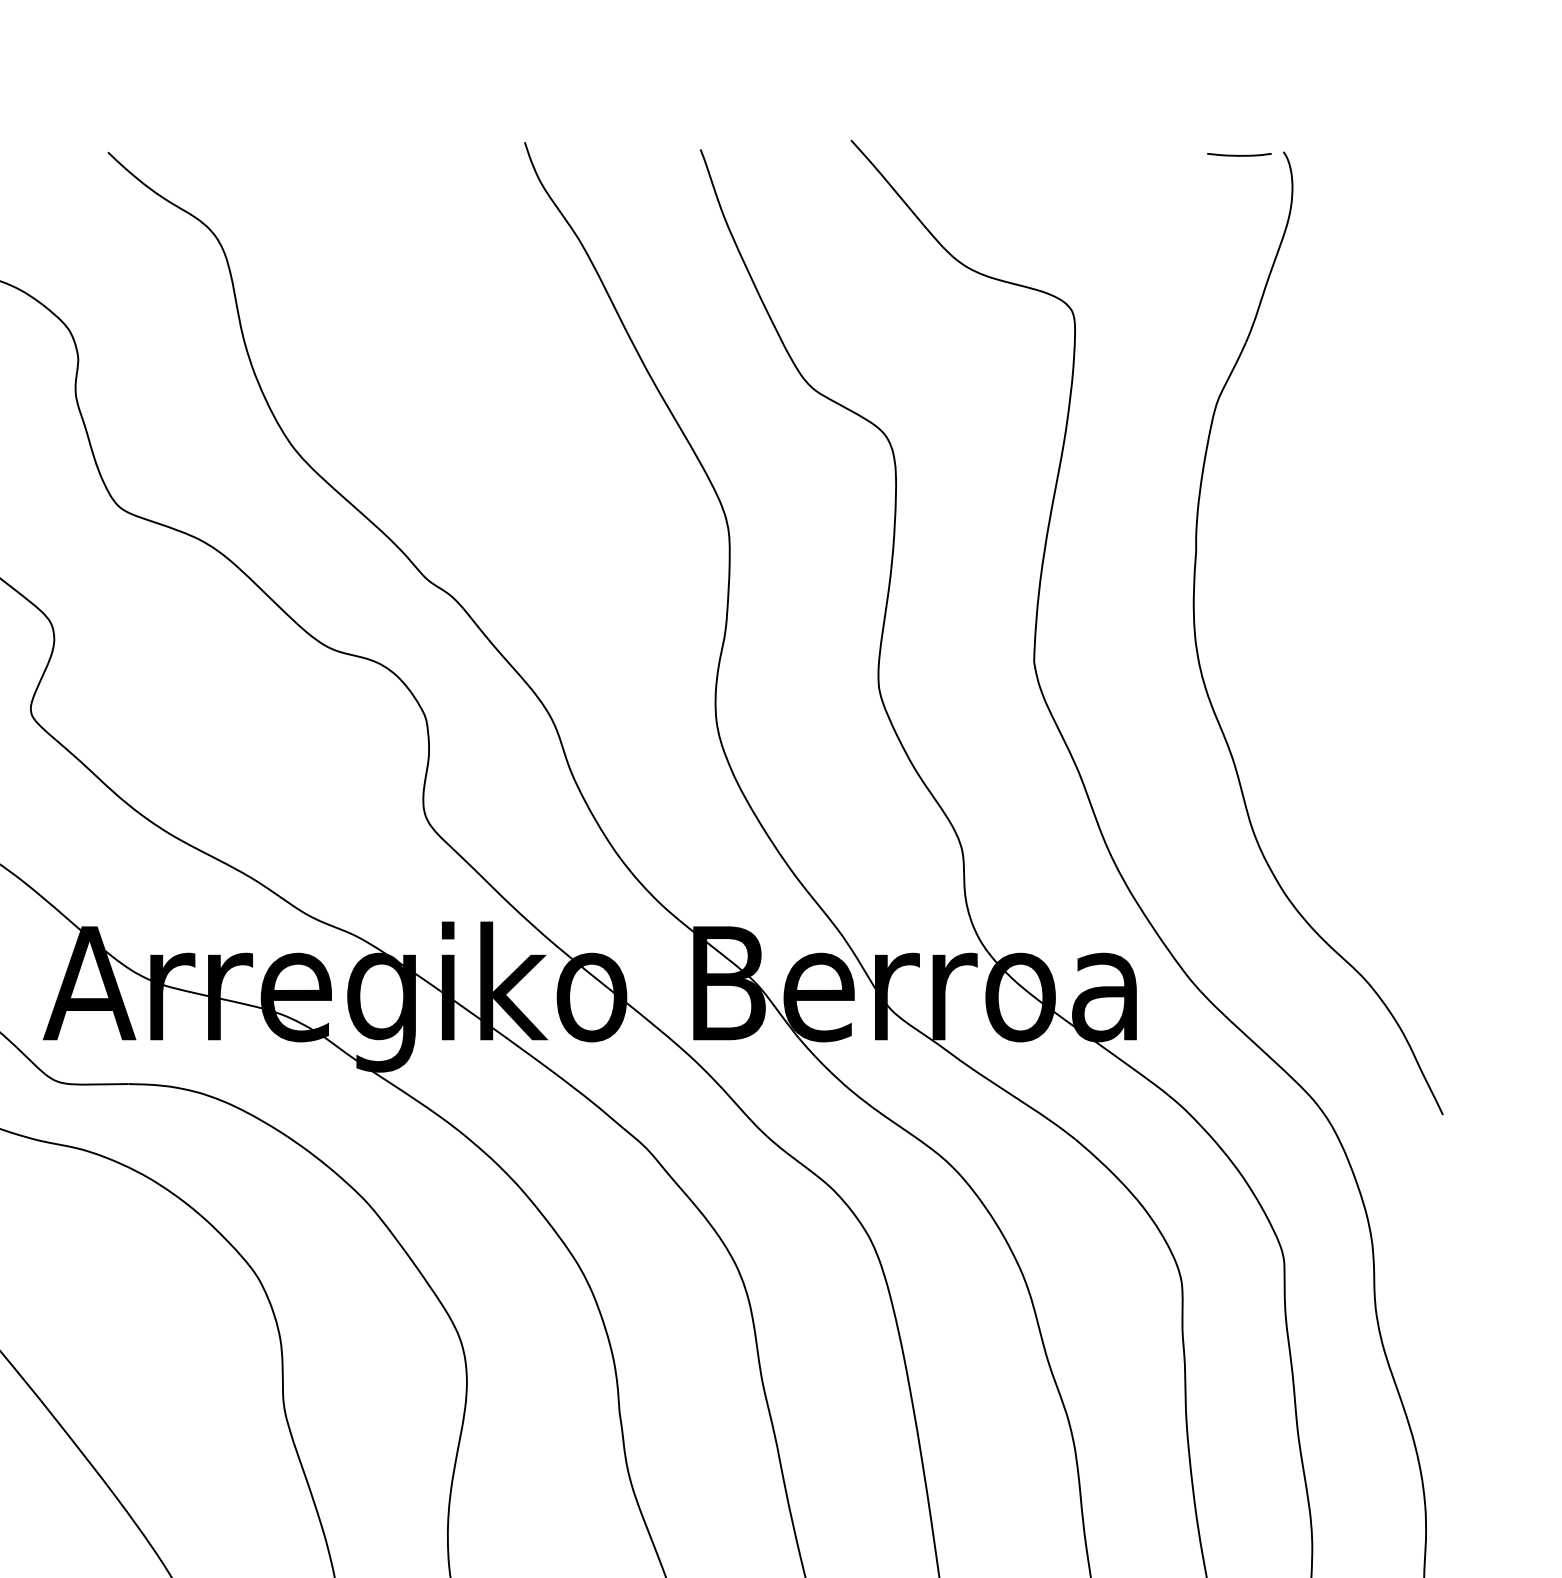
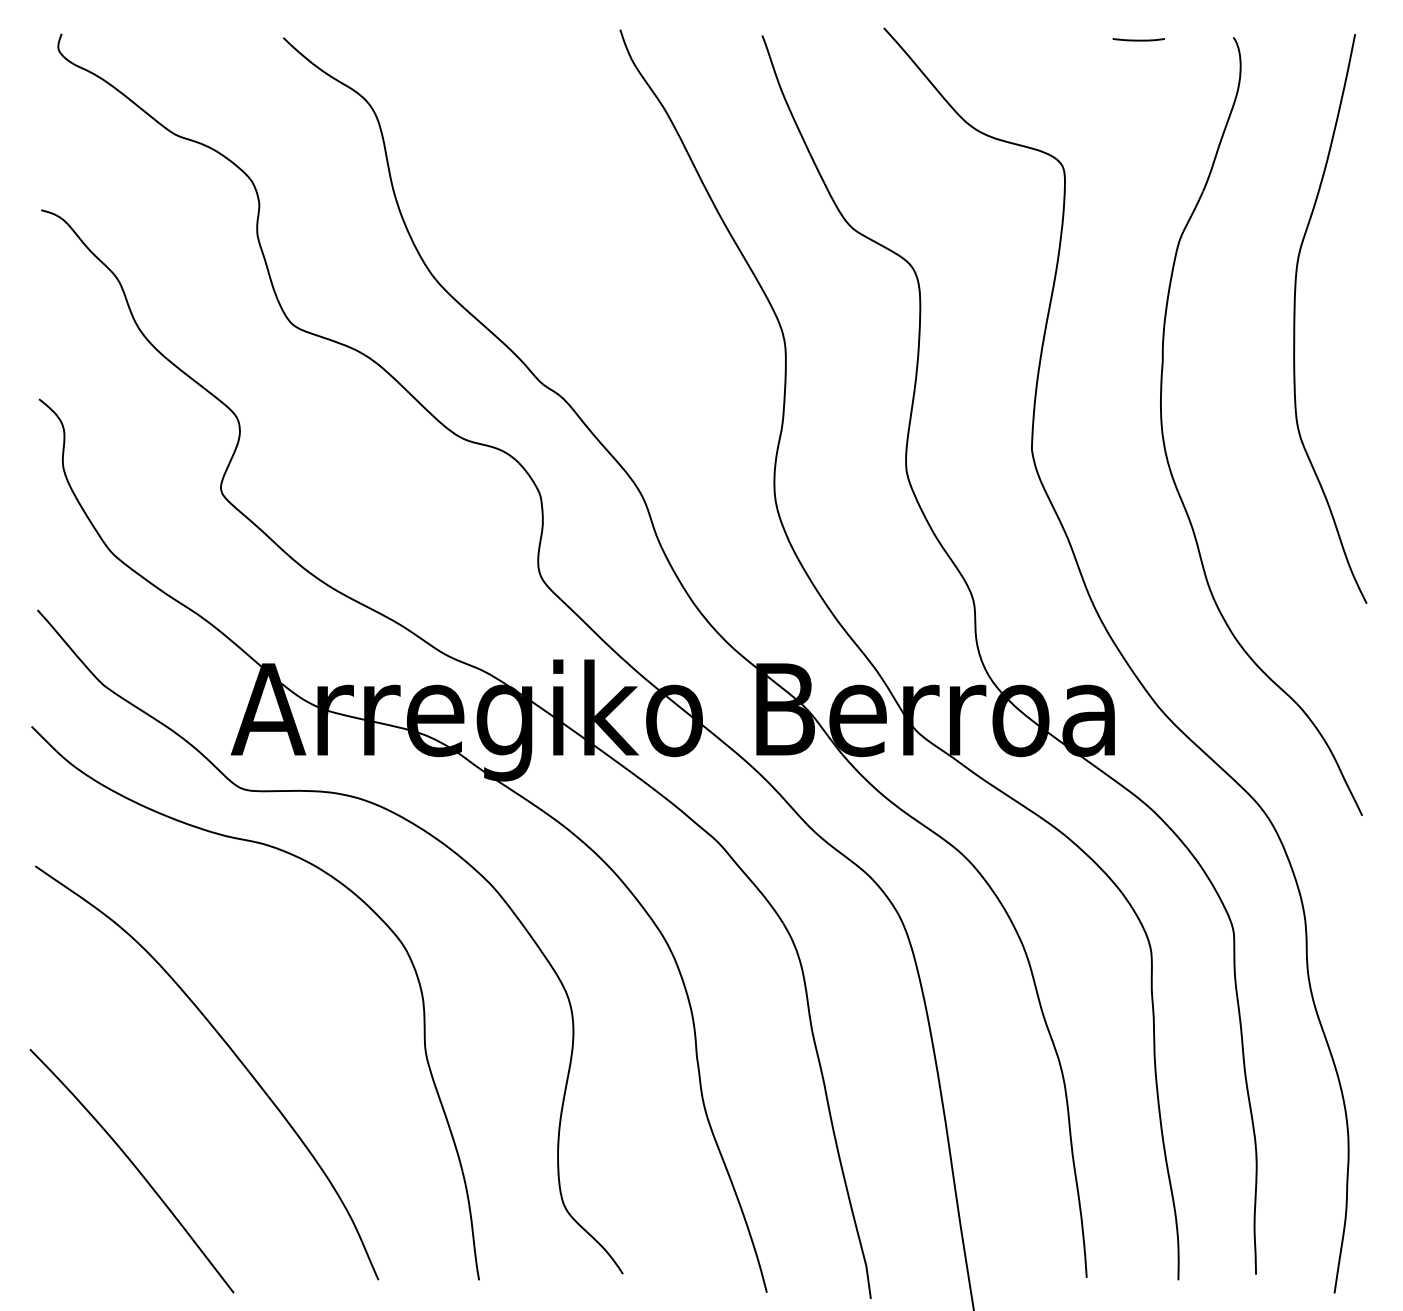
line: (1239, 154) -> (1138, 39), moved
curve: (1360, 499) -> (1295, 318), added

